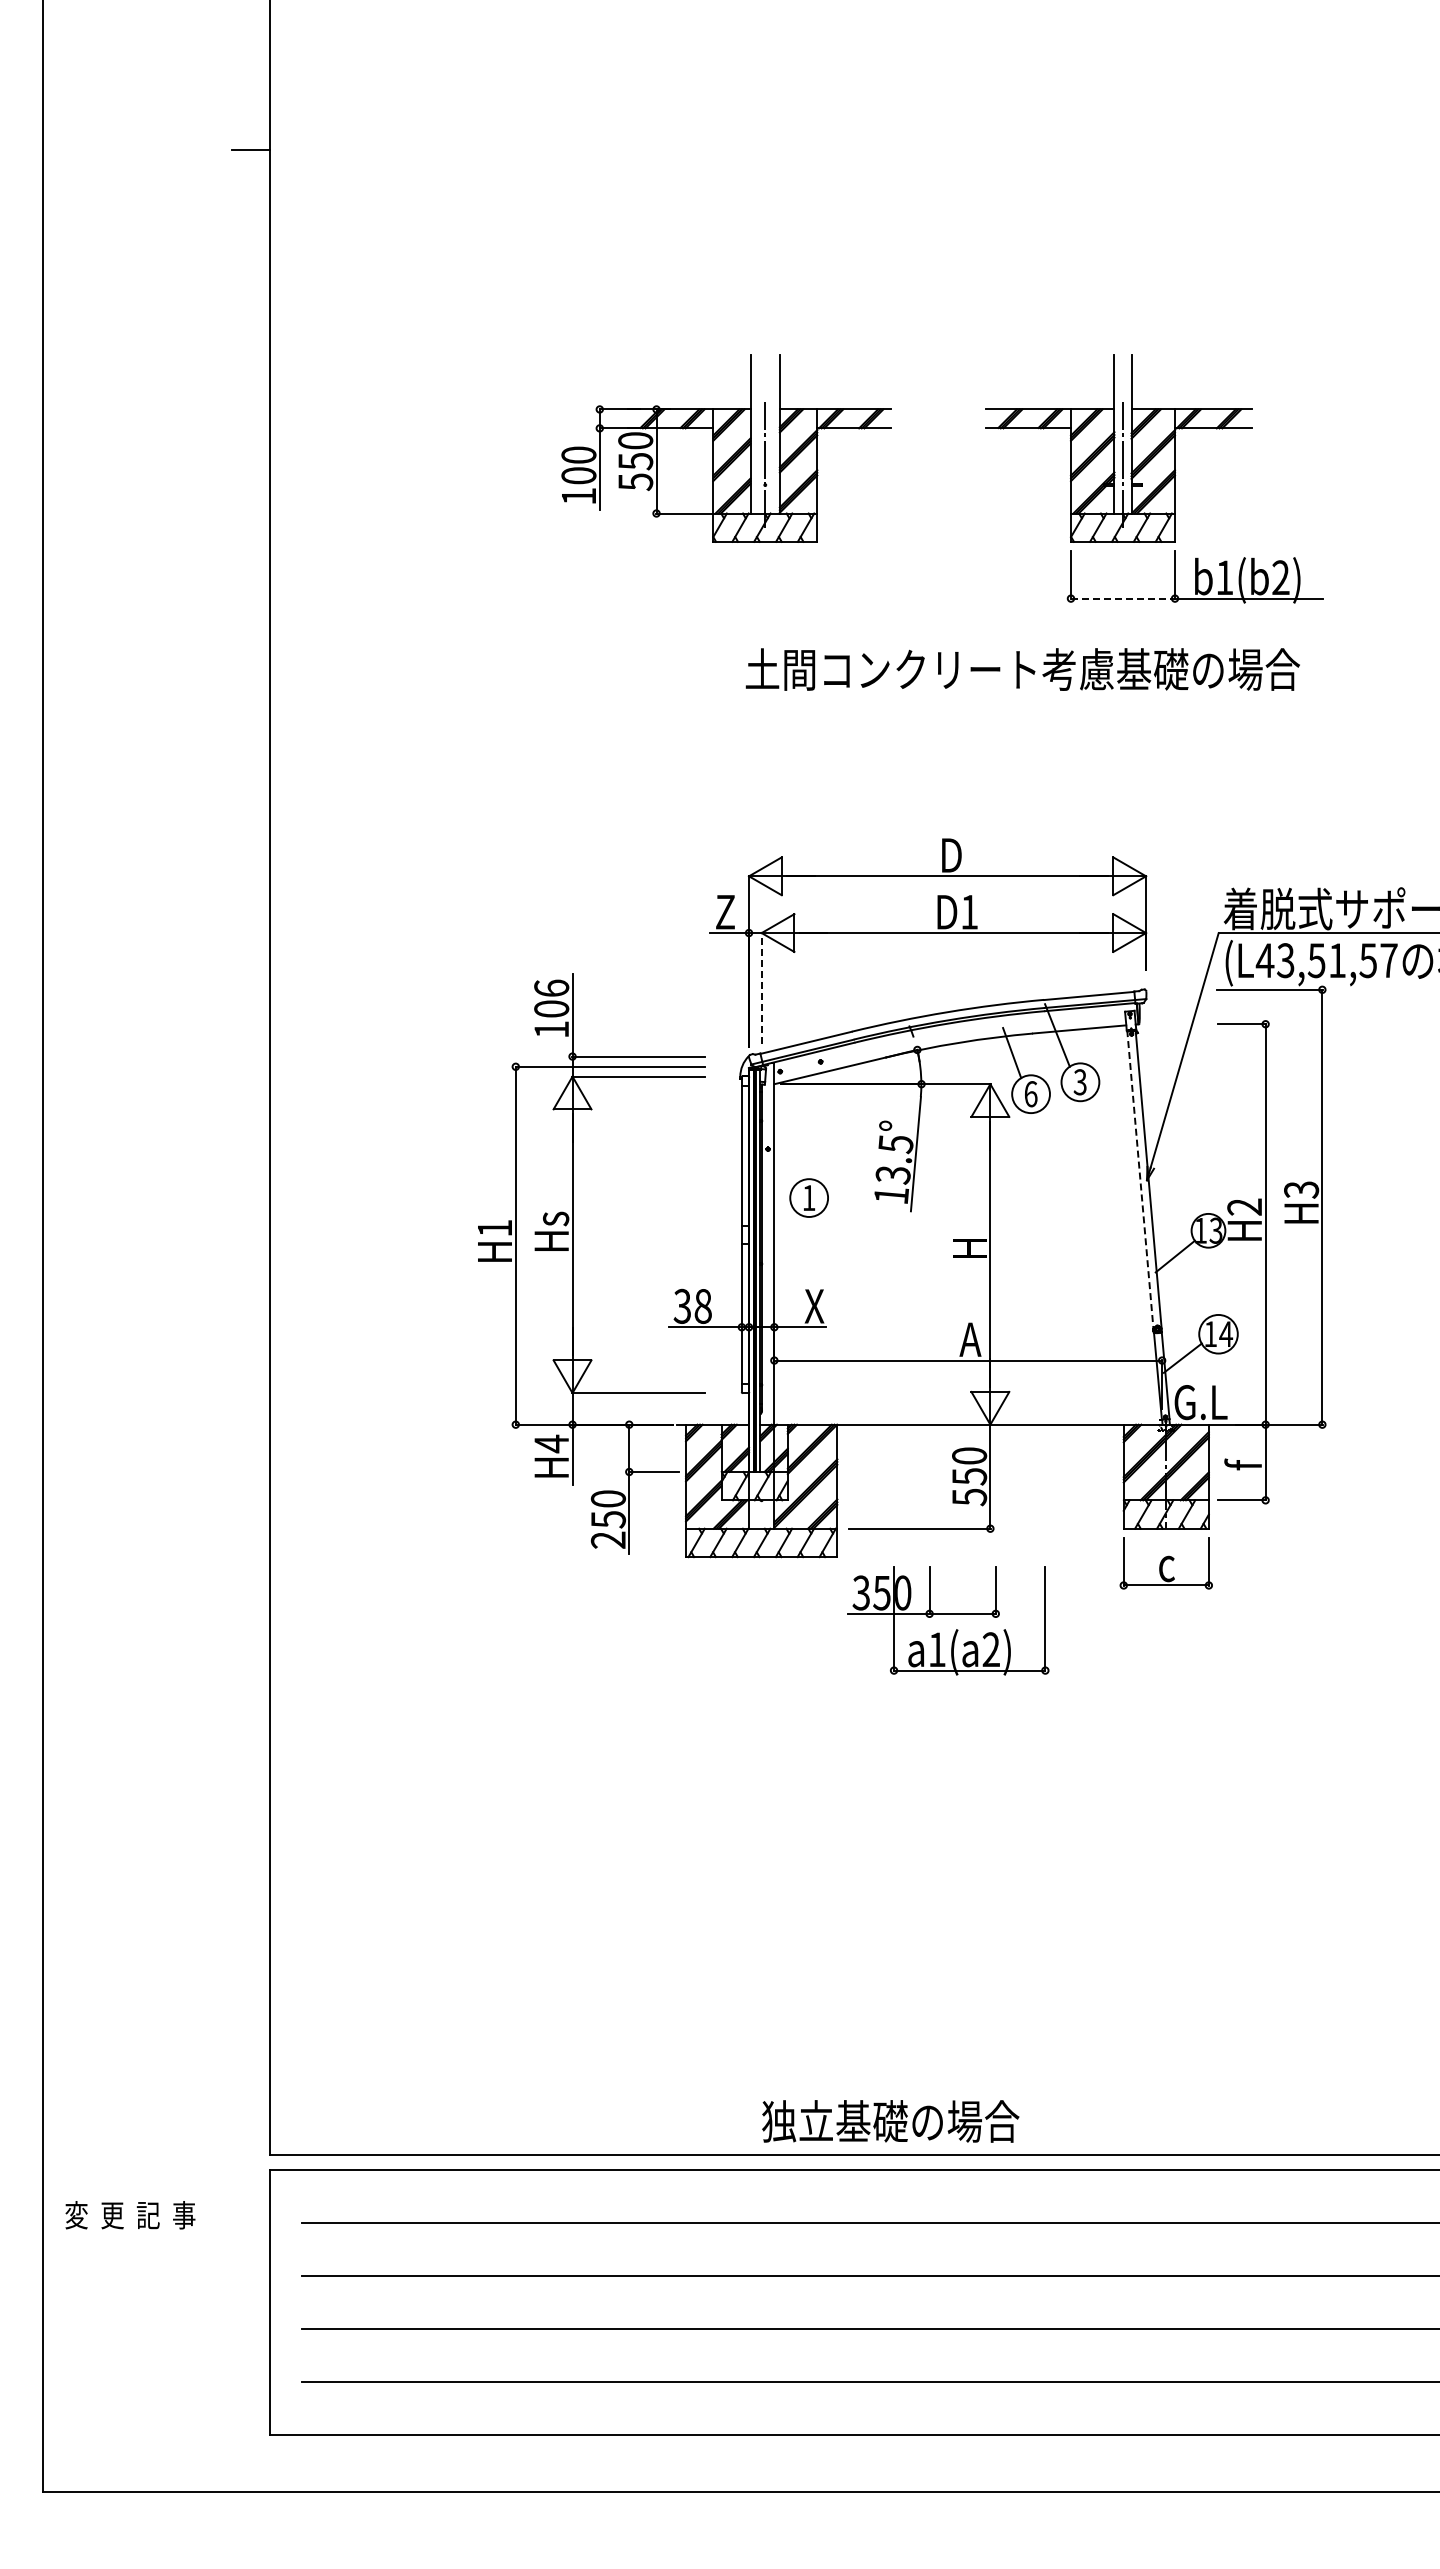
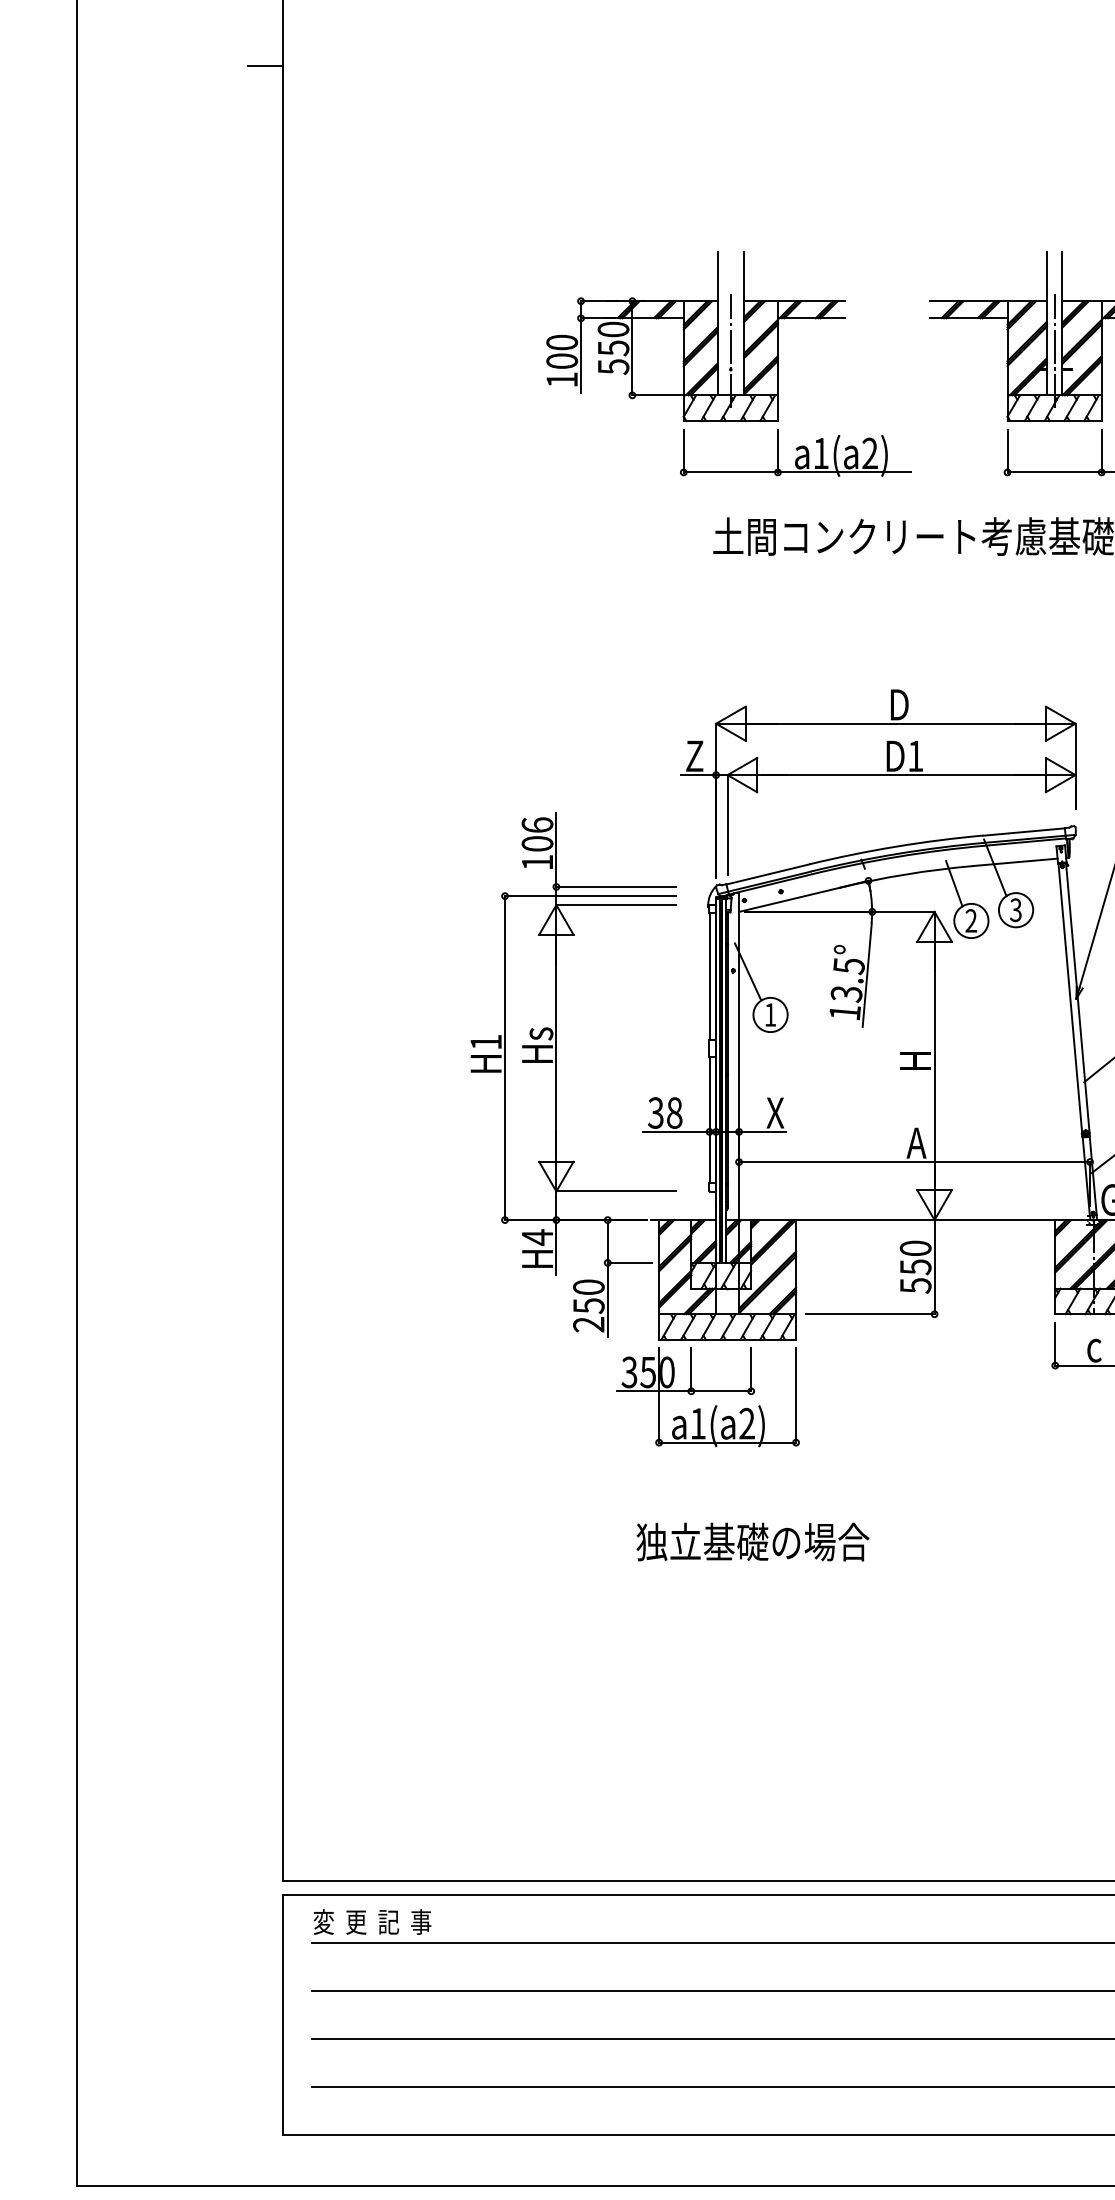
part: (837, 576) -> (796, 452), added
line: (1123, 598) -> (1055, 472), dashed -> solid
line: (761, 988) -> (727, 825), dashed -> solid
text: (1030, 1094) -> (970, 921), 6 -> 2
line: (783, 1150) -> (747, 971), added
line: (1140, 1181) -> (1070, 999), dashed -> solid
part: (948, 1620) -> (708, 1397), moved
text: (890, 2121) -> (752, 1542), moved
text: (130, 2215) -> (372, 1922), moved

